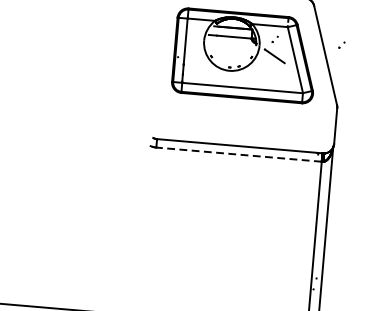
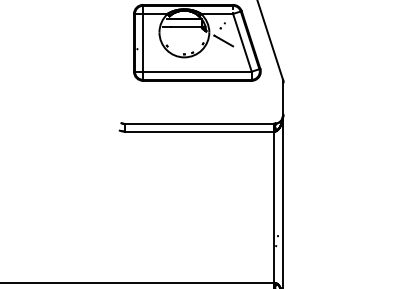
part: (341, 44) -> (282, 25), removed
line: (238, 154) -> (198, 131), dashed -> solid

